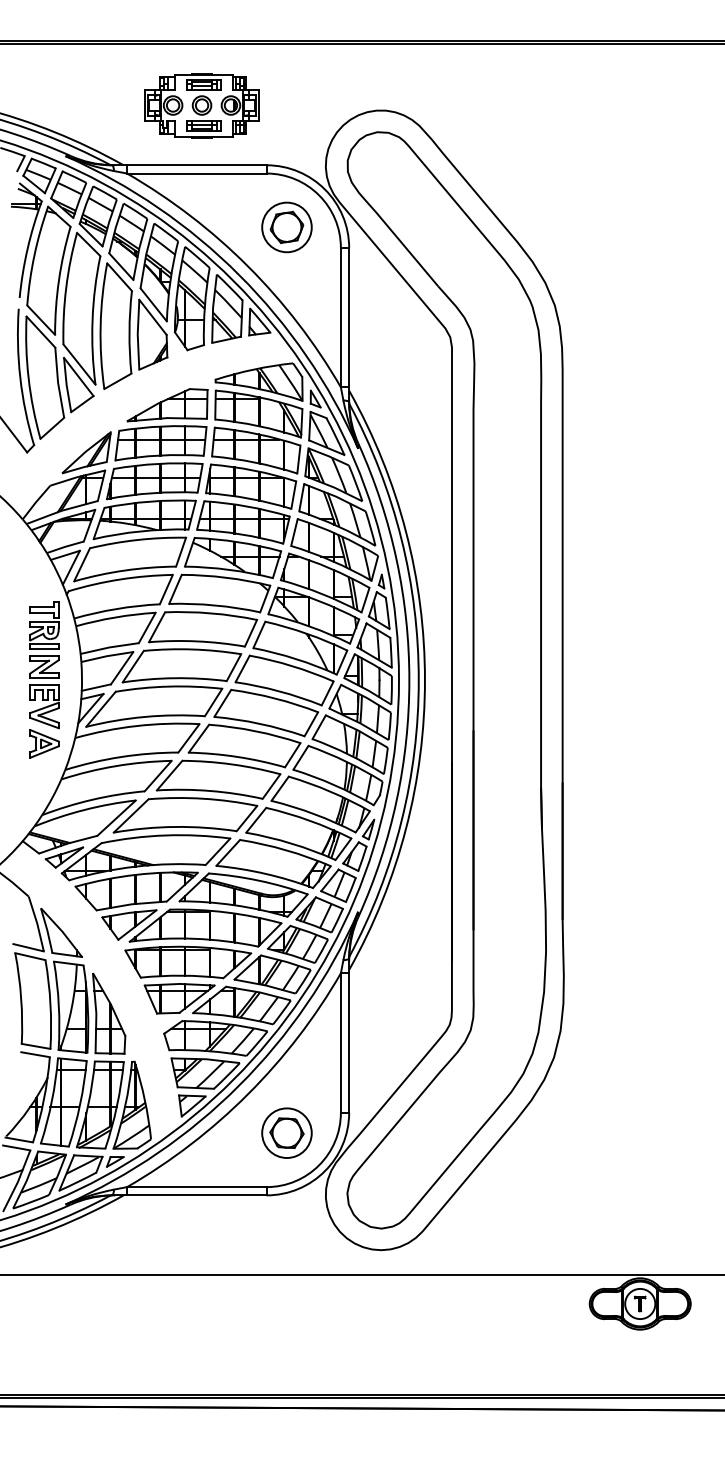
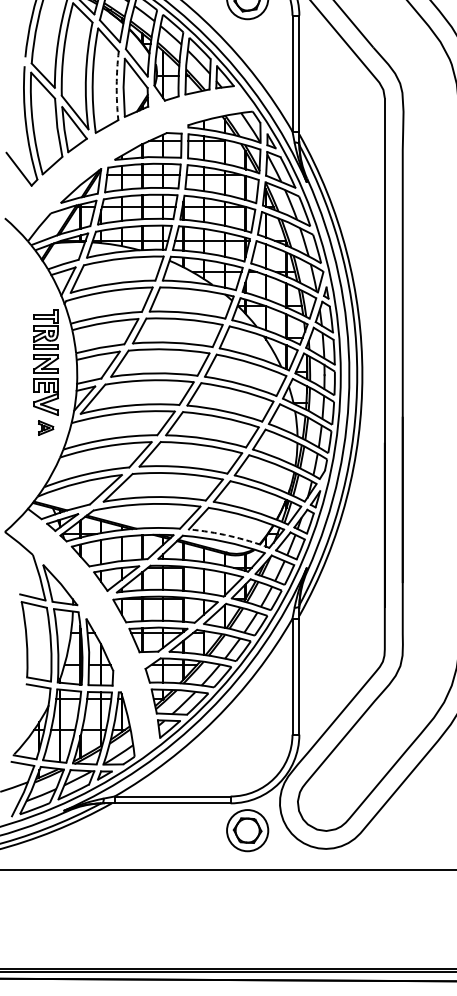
arc: (129, 332) -> (116, 85), solid -> dashed
part: (44, 743) -> (46, 427), size x0.6
arc: (265, 873) -> (229, 535), solid -> dashed
part: (286, 1132) -> (247, 830), moved

